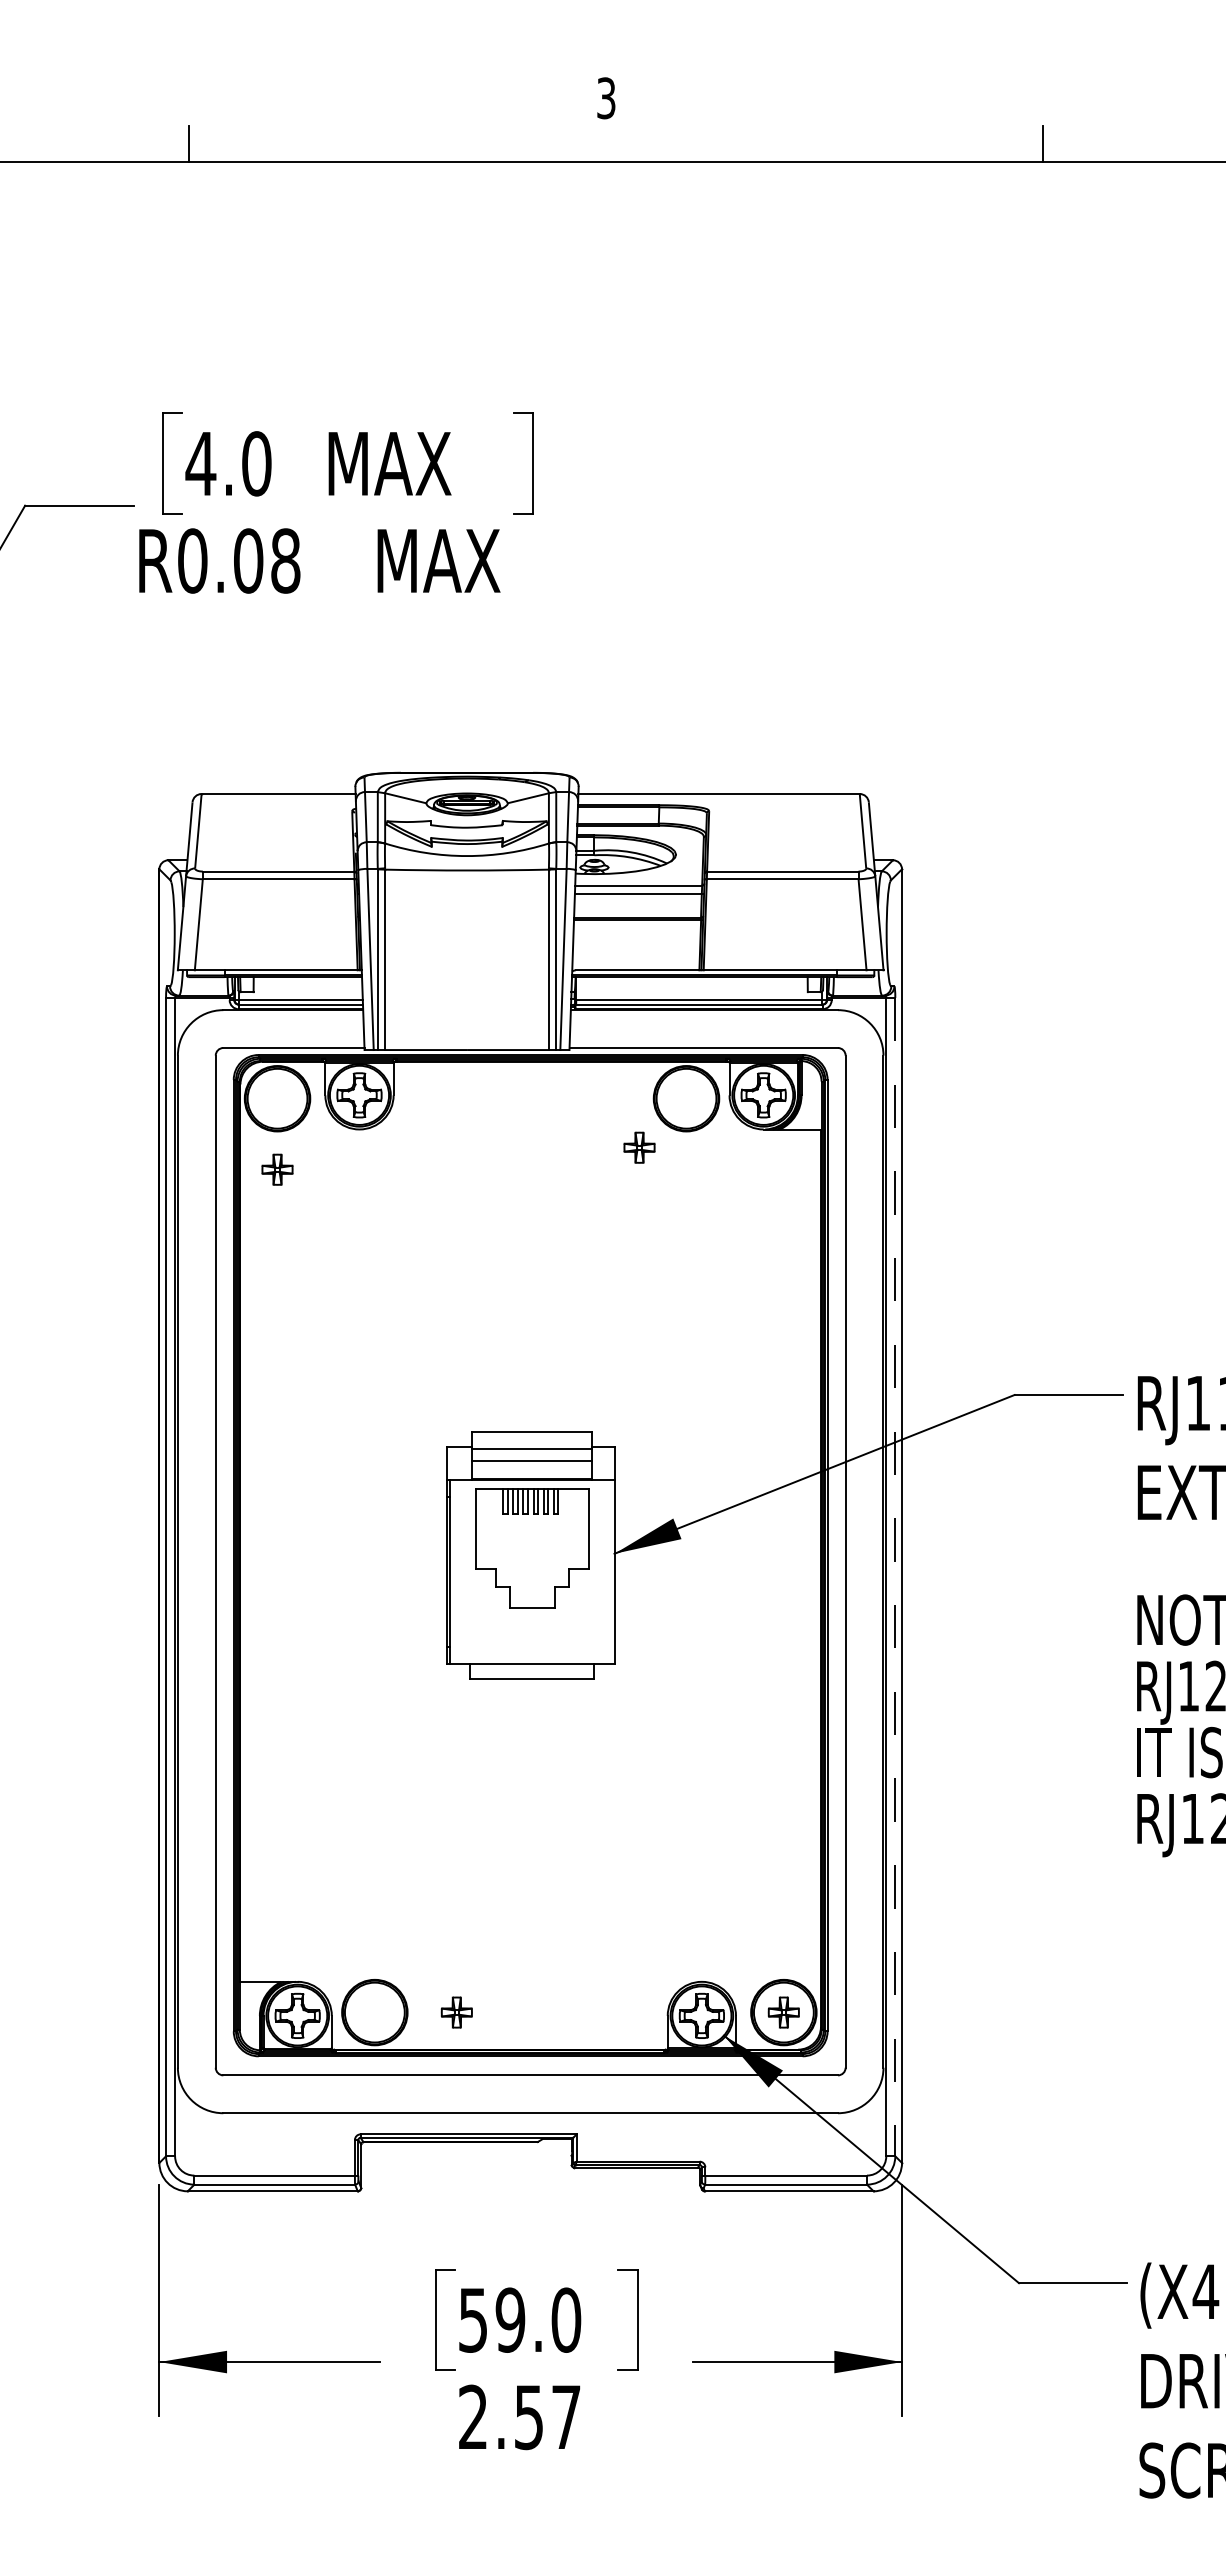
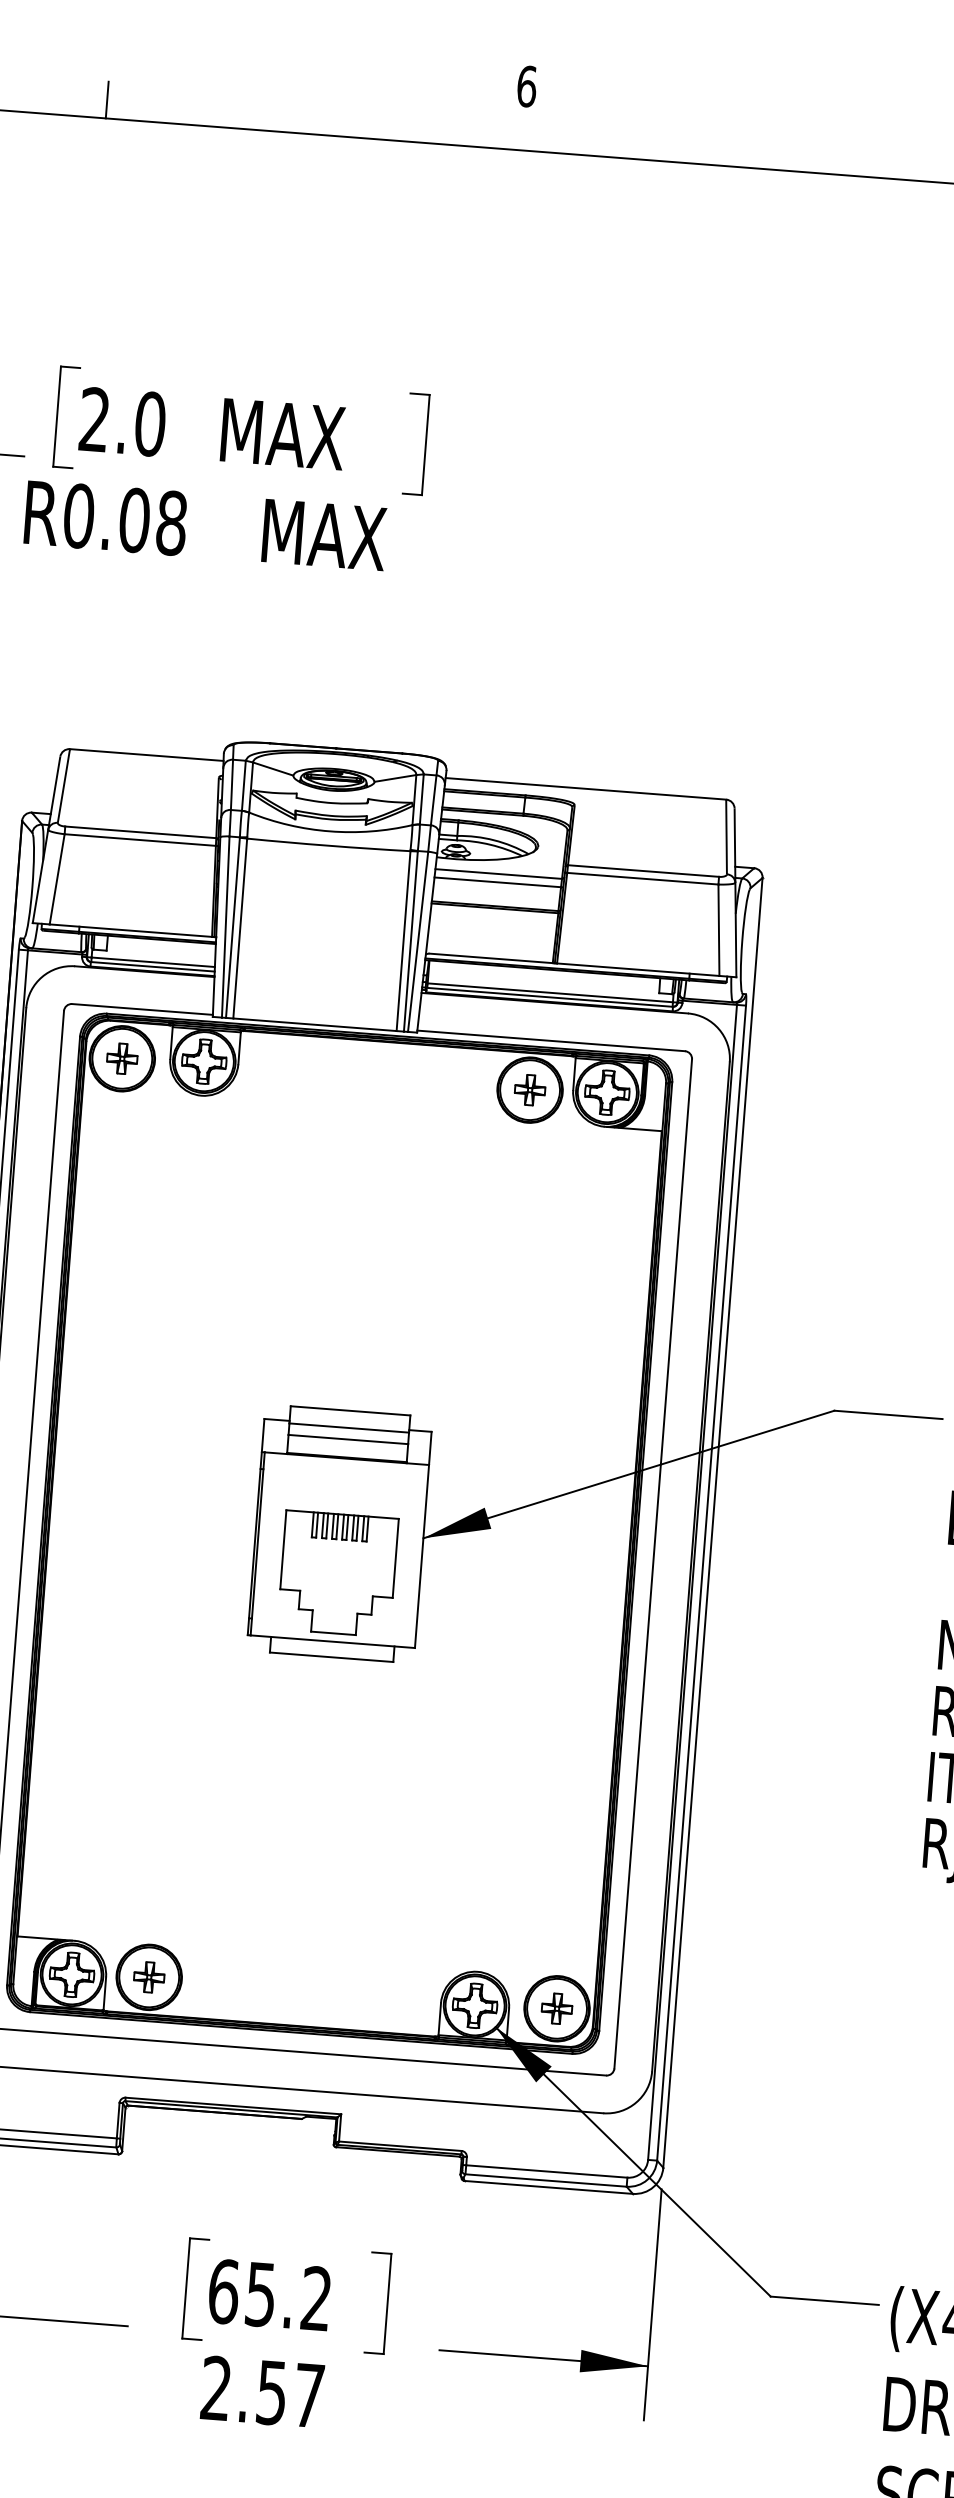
text: (606, 98) -> (527, 86), 3 -> 6
text: (200, 463) -> (94, 419), 4.0 -> 2.0
part: (639, 1147) -> (530, 1089), moved
part: (277, 1169) -> (122, 1058), moved
part: (532, 1548) -> (338, 1573), moved
line: (895, 1577) -> (701, 1583), dashed -> solid
part: (456, 2012) -> (148, 1977), moved
text: (520, 2319) -> (270, 2294), 59.0 -> 65.2

